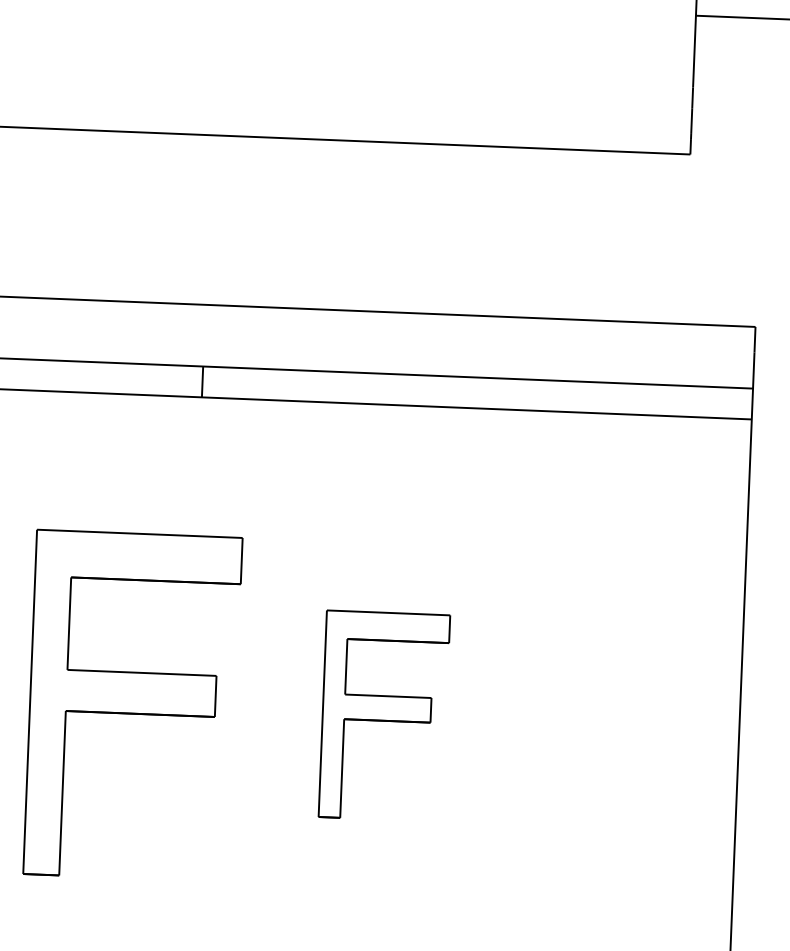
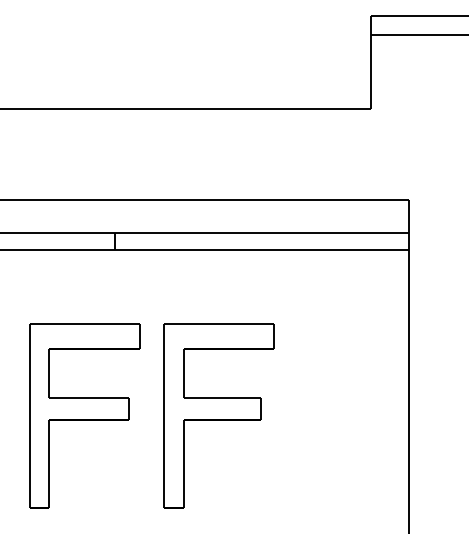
part: (383, 715) -> (218, 415), size x1.67

